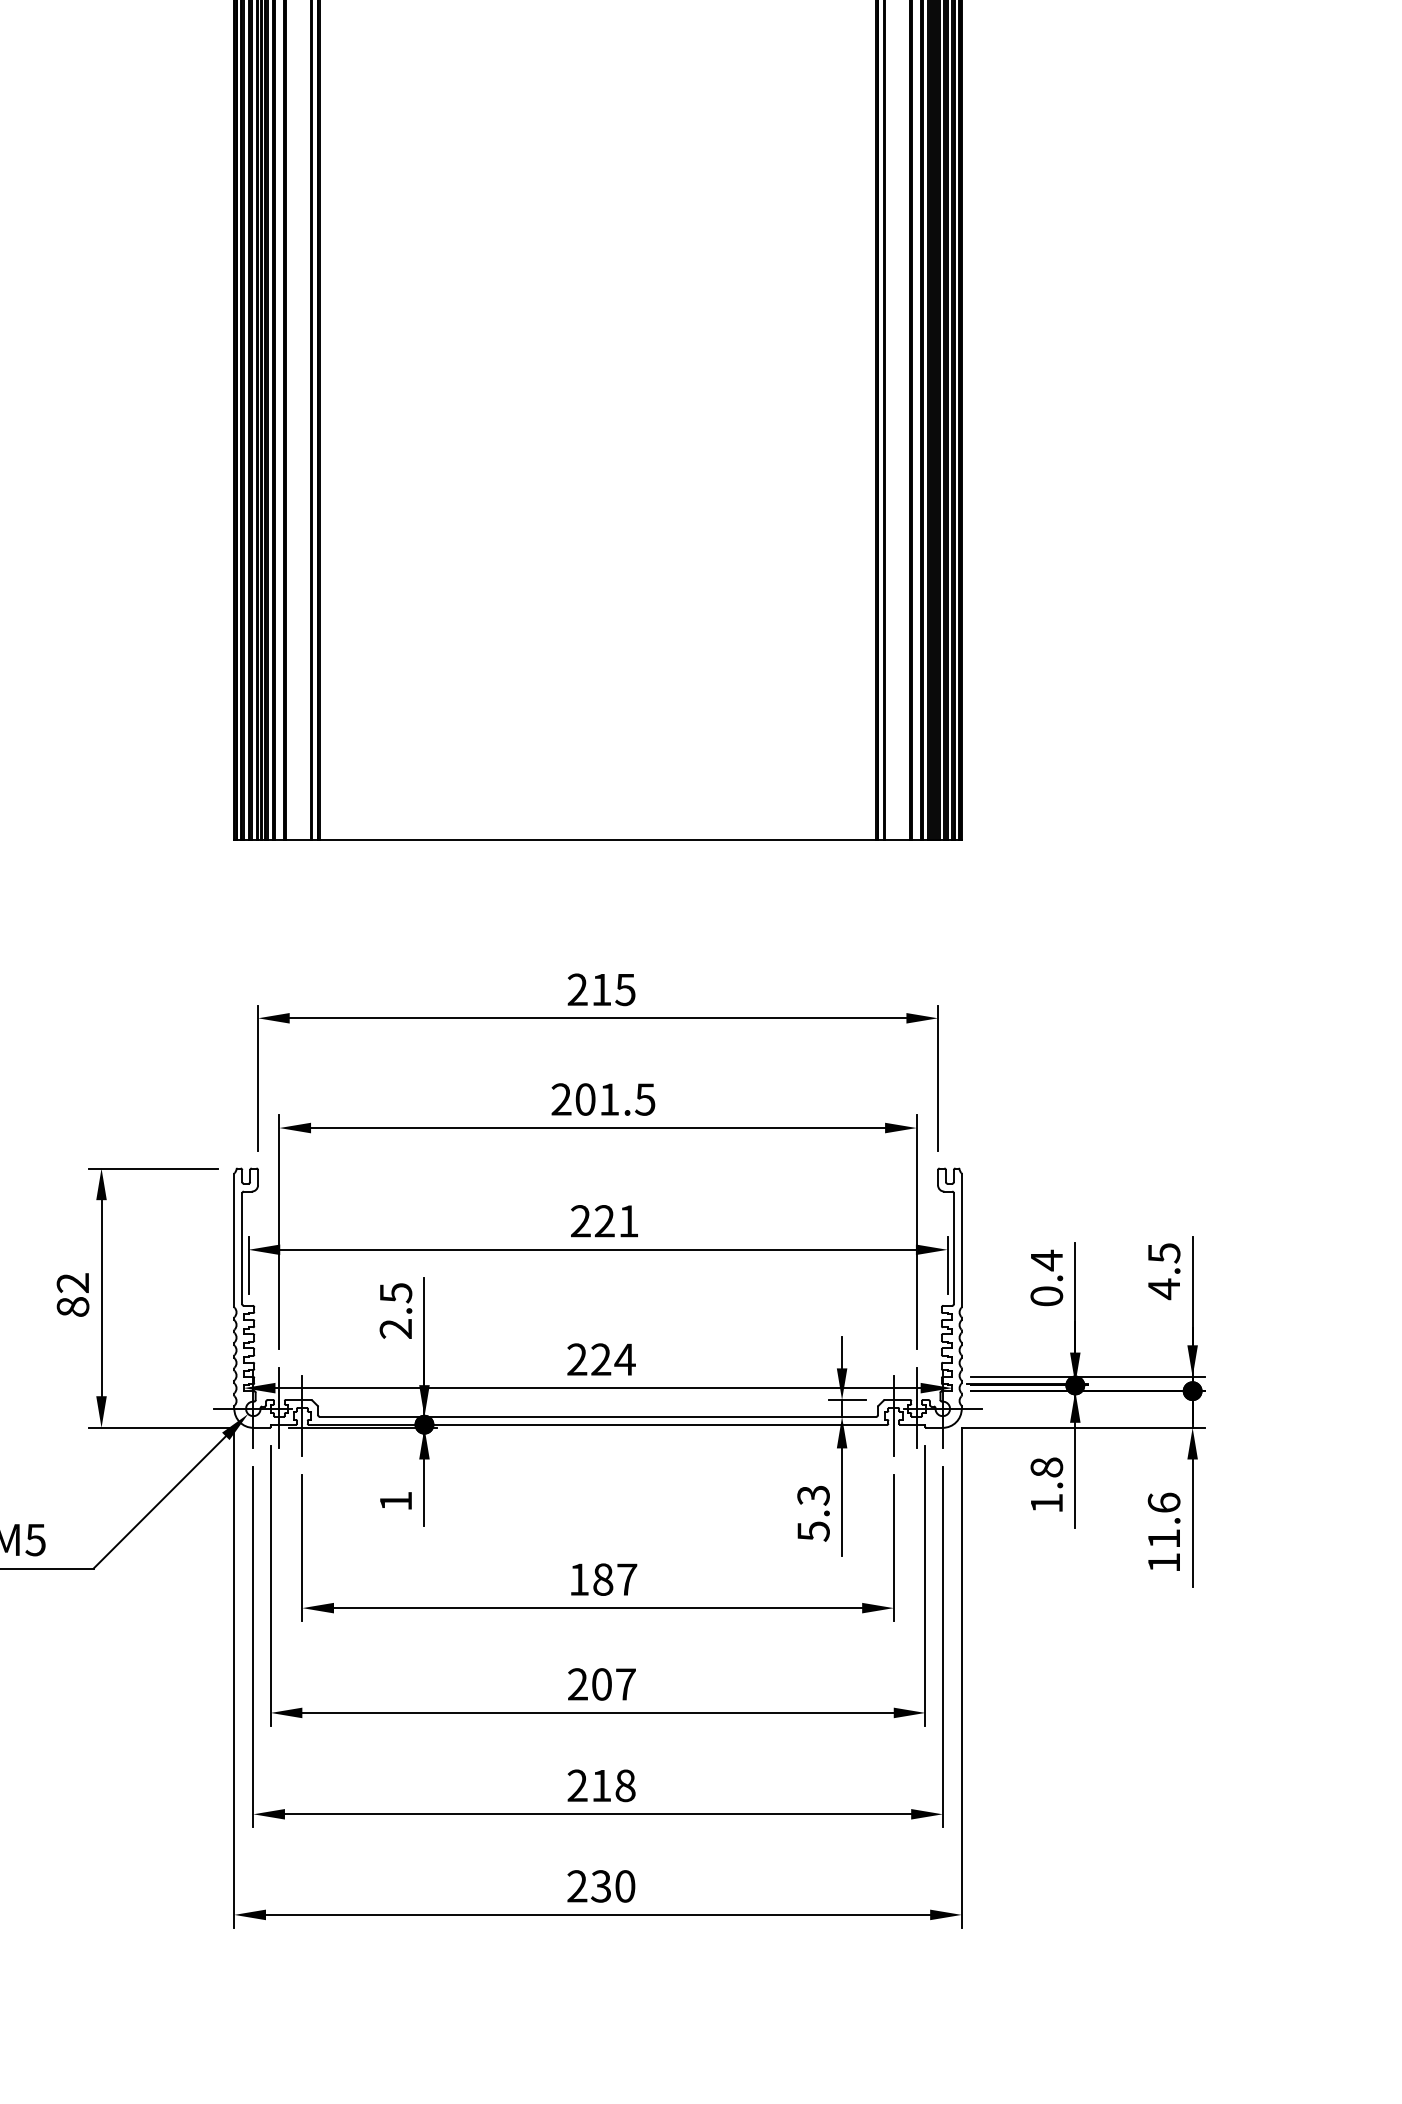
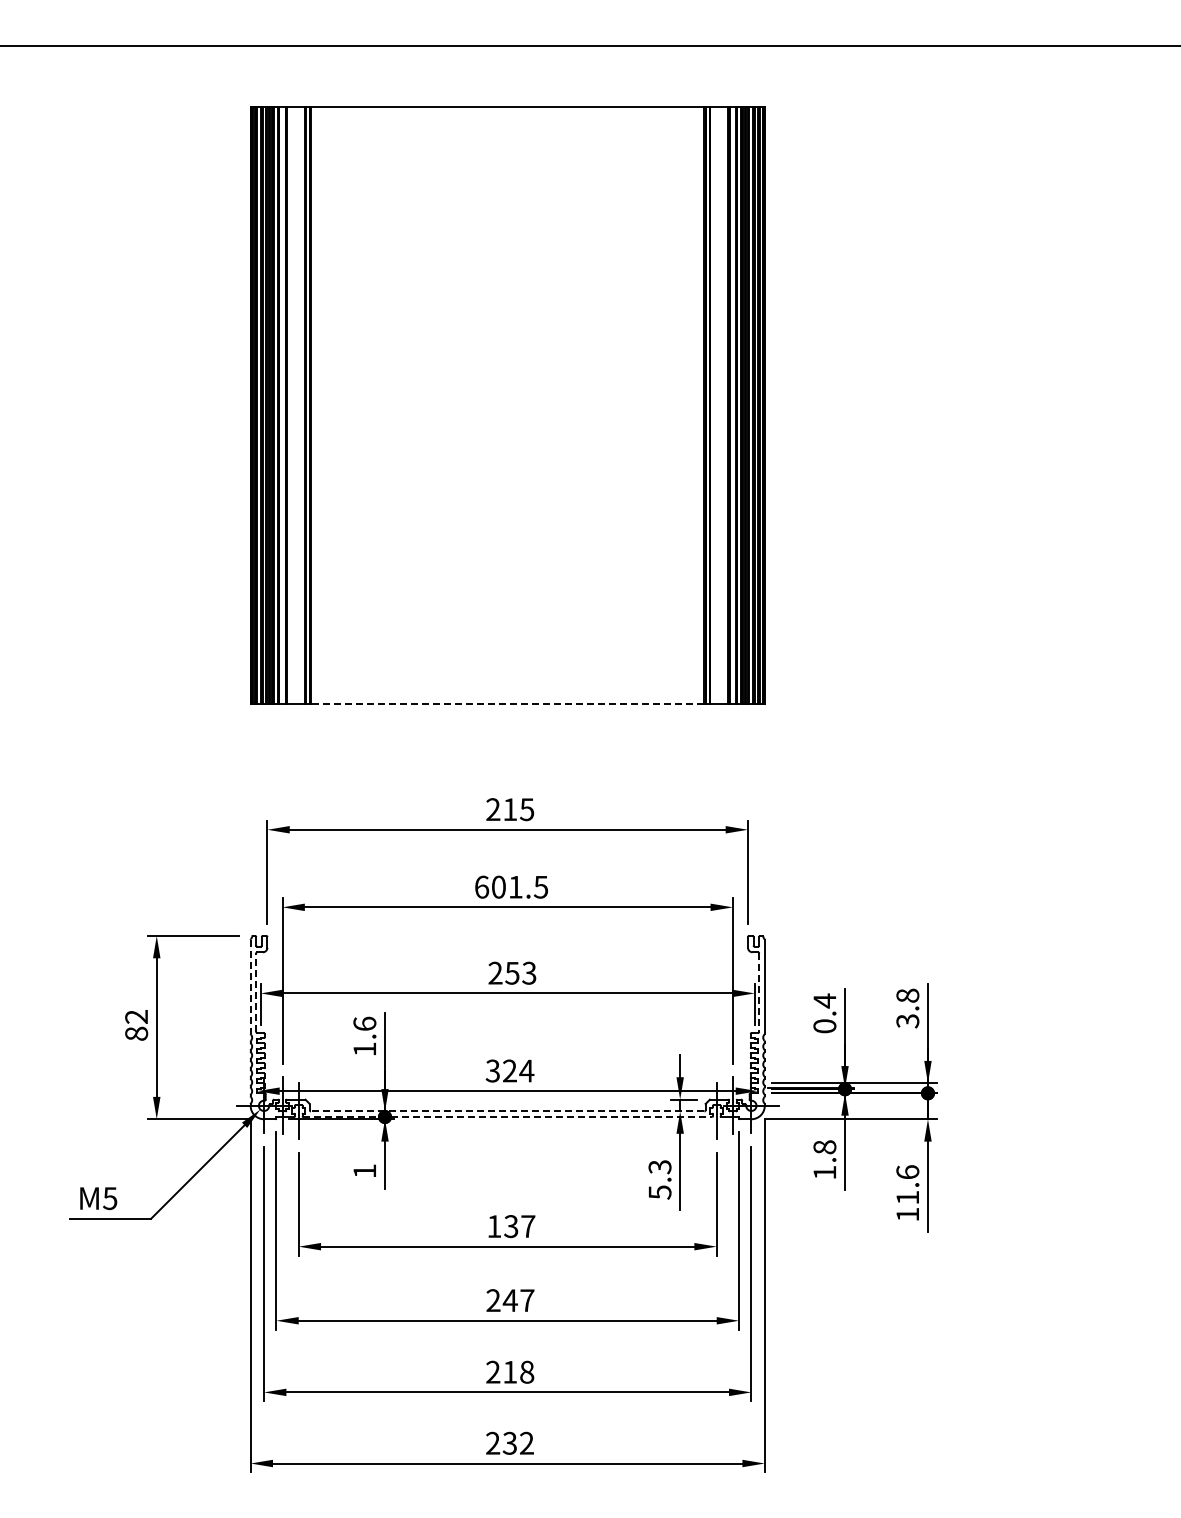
line: (597, 839) -> (507, 703), solid -> dashed
text: (562, 1098) -> (482, 886), 201.5 -> 601.5
text: (616, 1220) -> (520, 972), 221 -> 253
line: (234, 1240) -> (250, 986), solid -> dashed
line: (242, 1248) -> (256, 992), solid -> dashed
line: (954, 1249) -> (759, 993), solid -> dashed
text: (1163, 1271) -> (907, 1008), 4.5 -> 3.8
text: (395, 1310) -> (364, 1036), 2.5 -> 1.6
text: (576, 1360) -> (492, 1071), 224 -> 324
line: (597, 1416) -> (507, 1111), solid -> dashed
line: (597, 1425) -> (507, 1117), solid -> dashed
text: (603, 1579) -> (511, 1226), 187 -> 137
text: (600, 1684) -> (509, 1300), 207 -> 247
text: (624, 1885) -> (526, 1442), 230 -> 232

